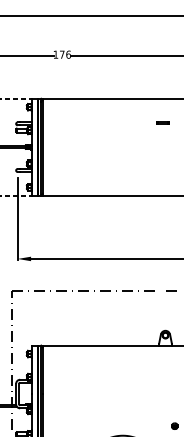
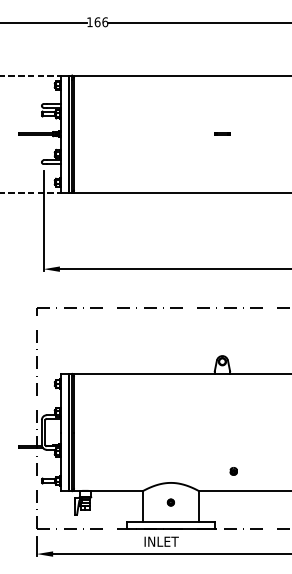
text: (62, 54) -> (97, 22), 176 -> 166
line: (163, 122) -> (222, 133), moved

